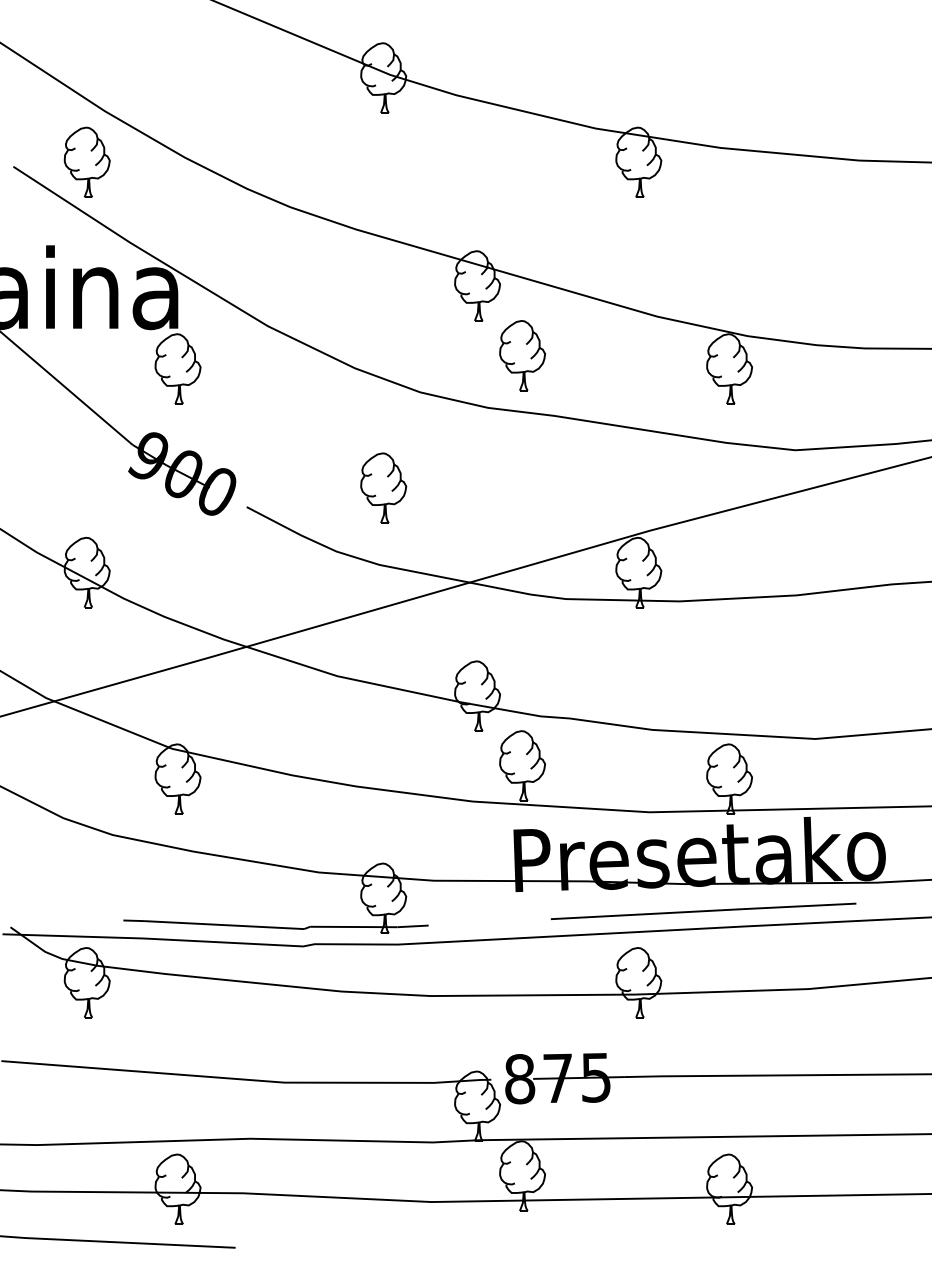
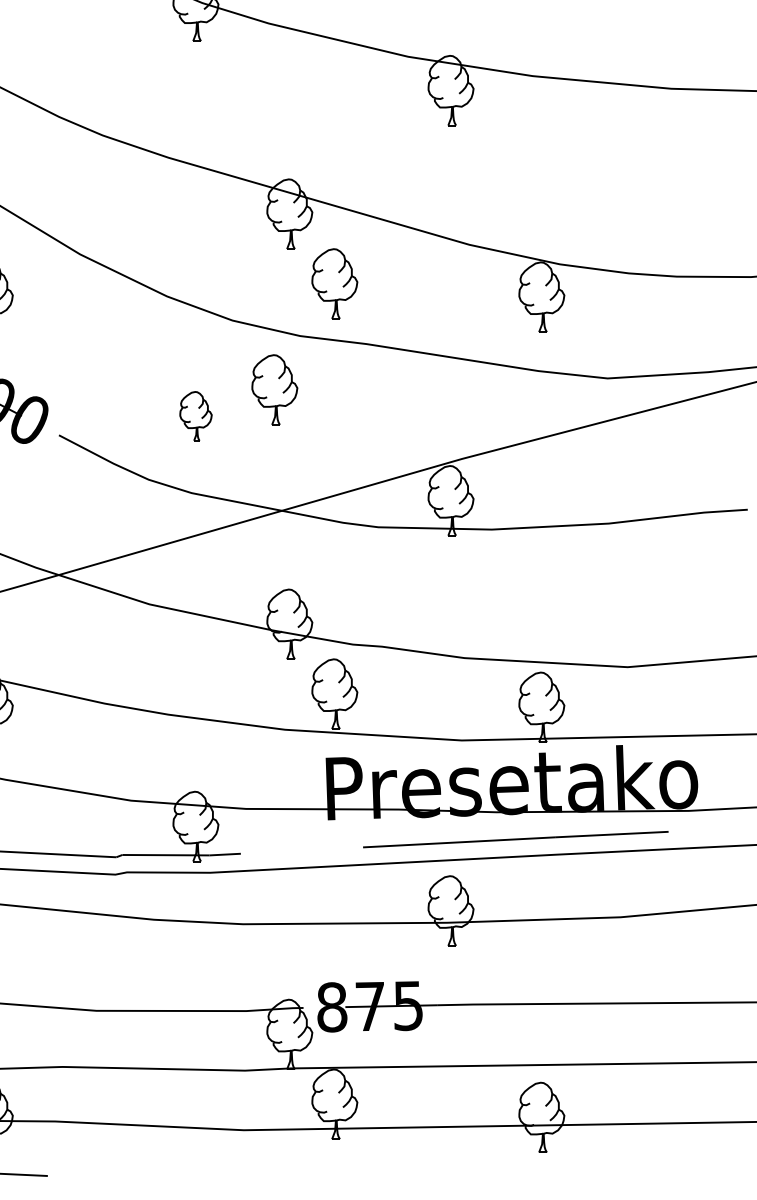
part: (462, 461) -> (274, 389), added
part: (383, 487) -> (195, 415), size x0.7

